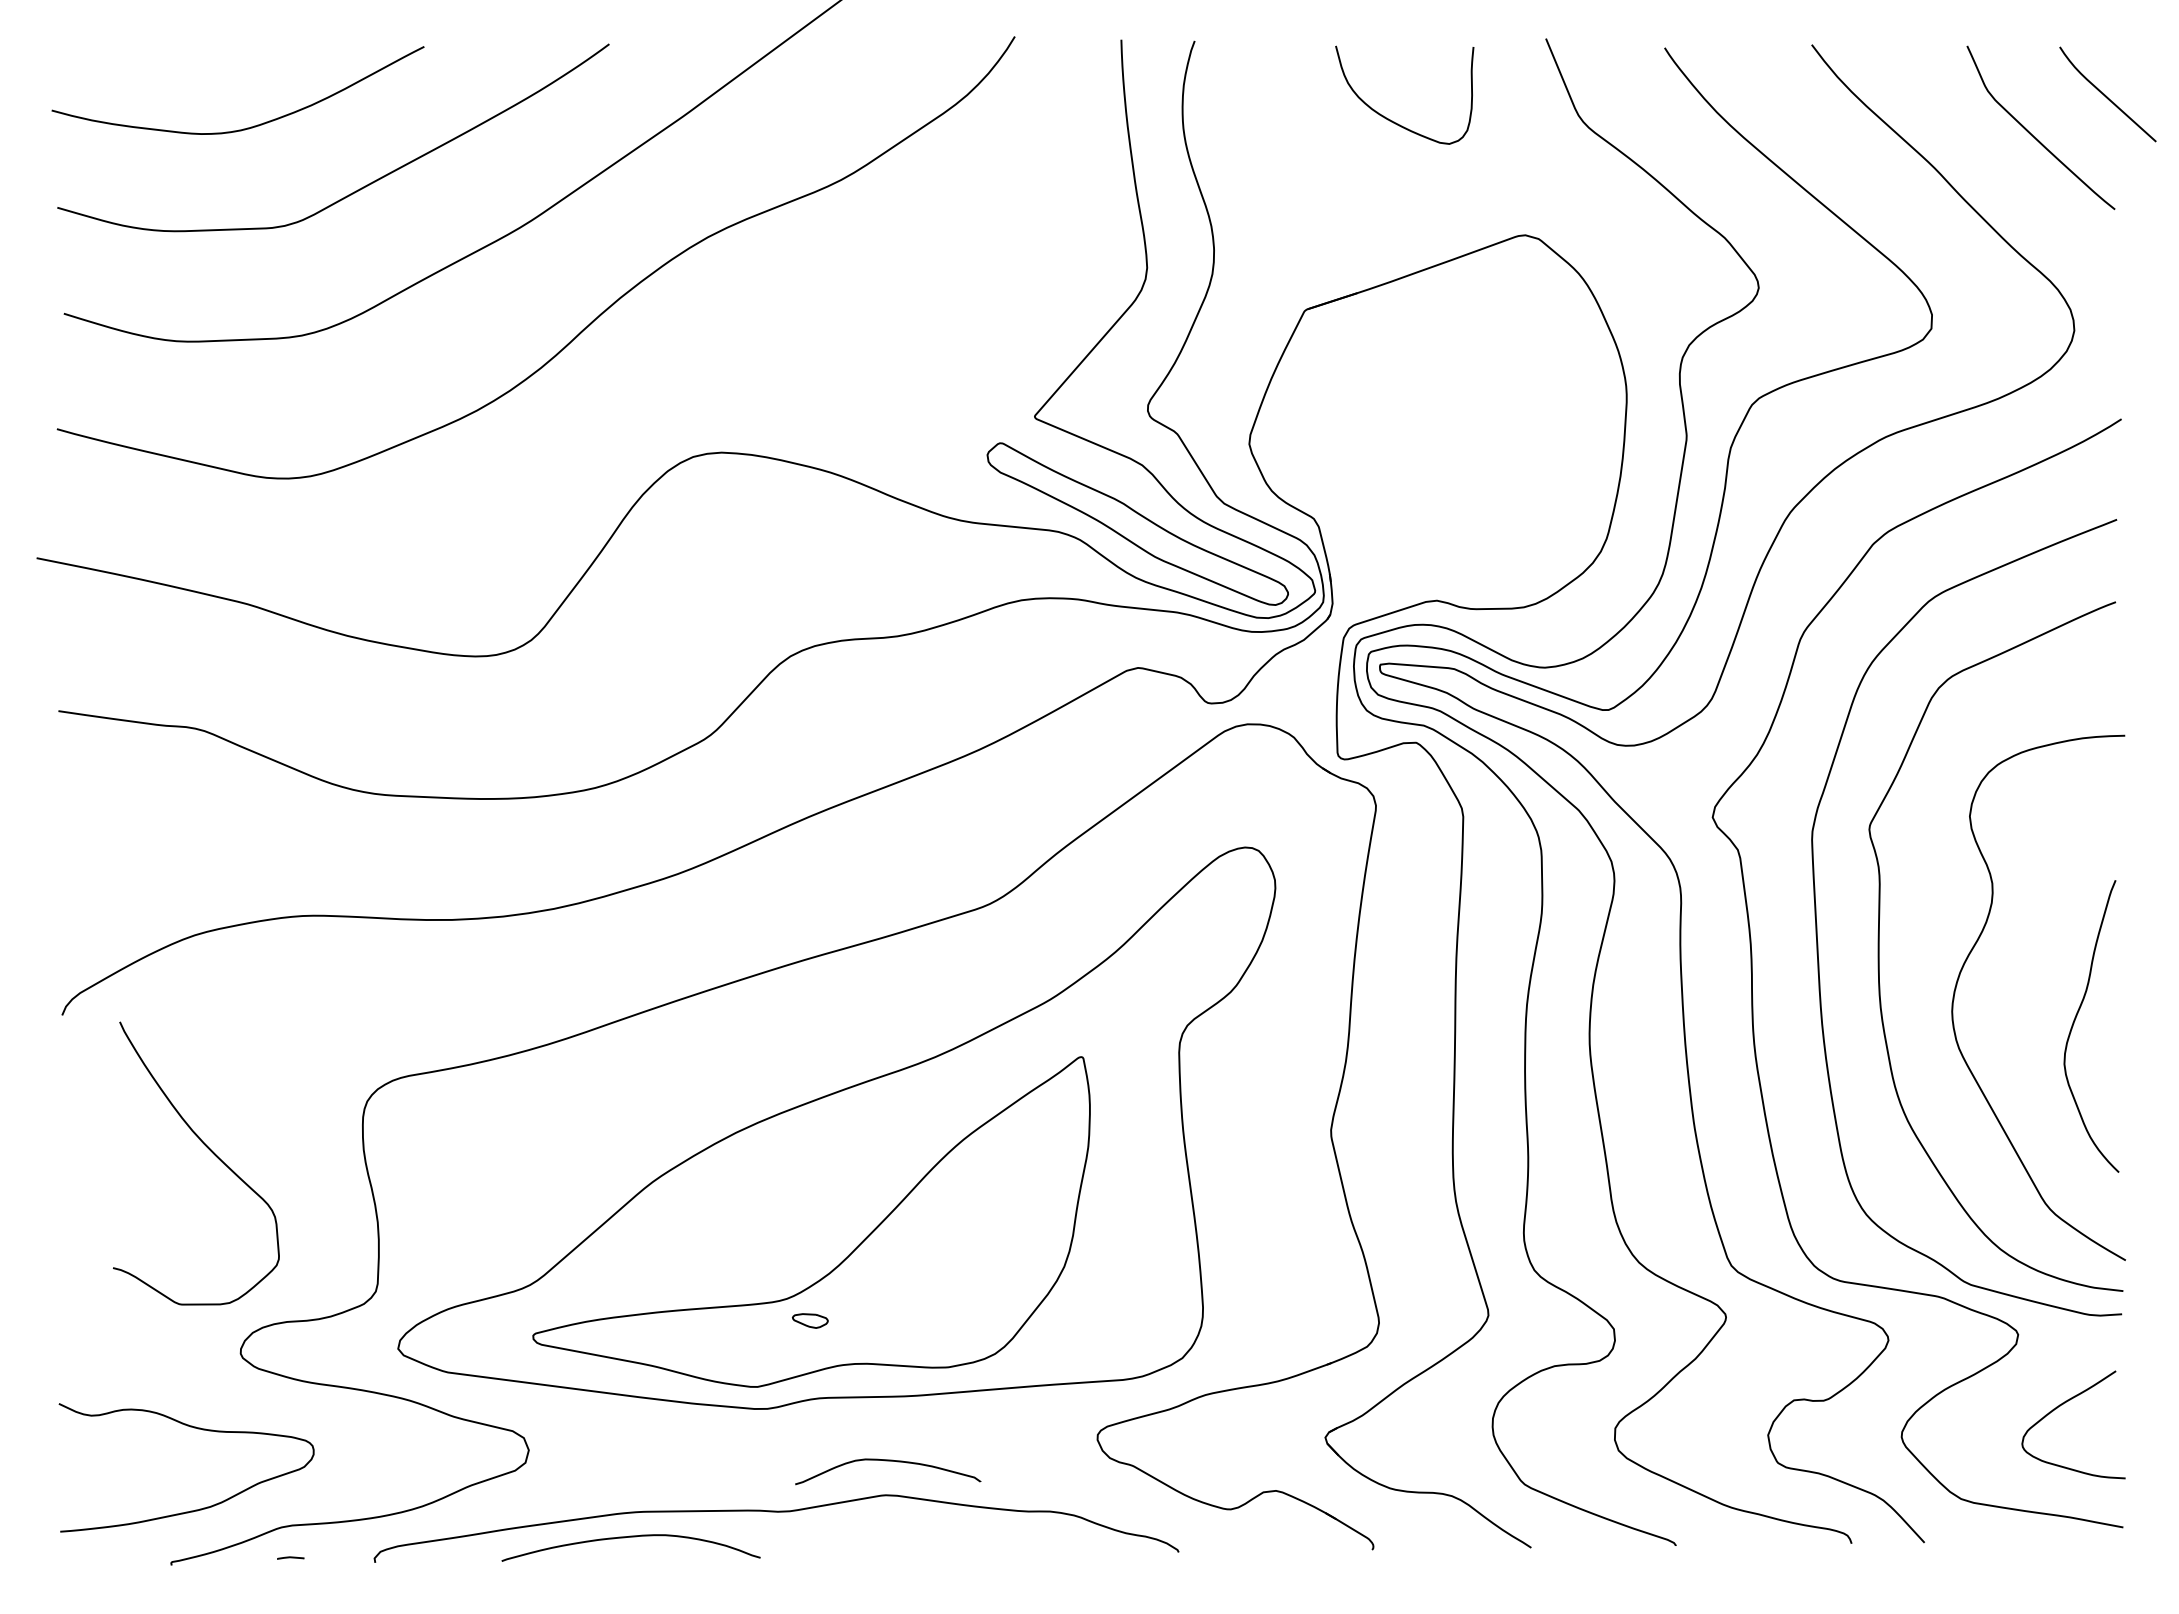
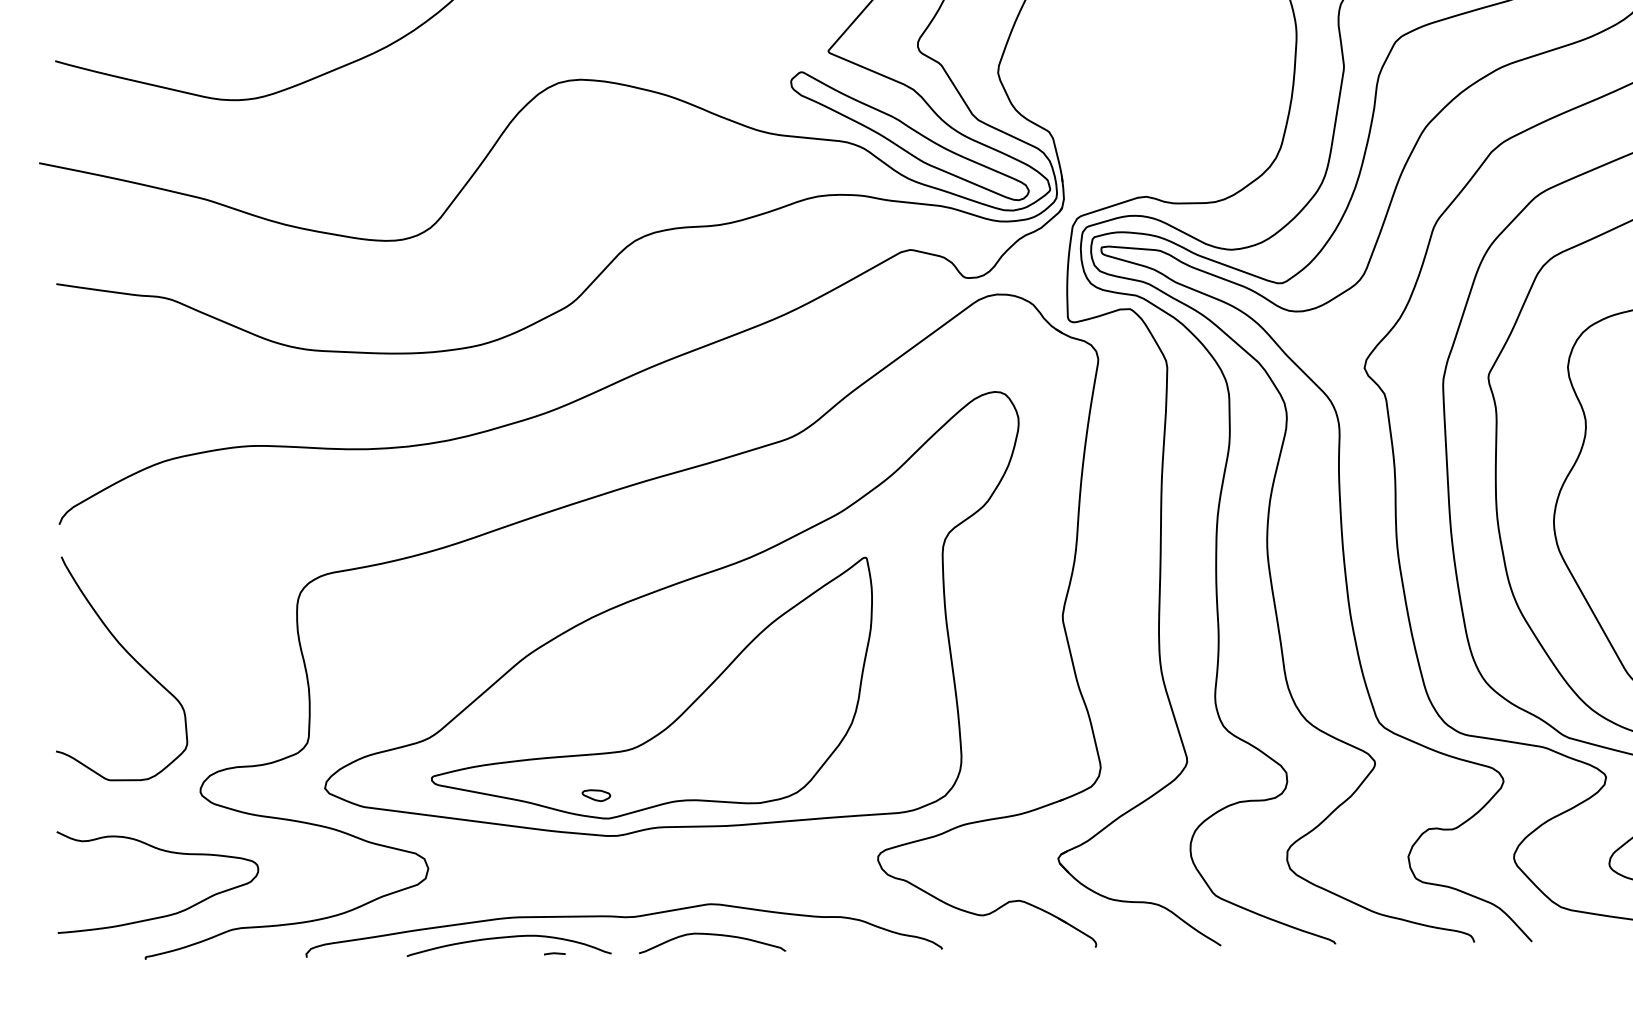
curve: (209, 1150) -> (132, 658), moved
part: (810, 1320) -> (596, 795), moved
curve: (888, 1461) -> (712, 935), moved
line: (290, 1557) -> (554, 953), moved

